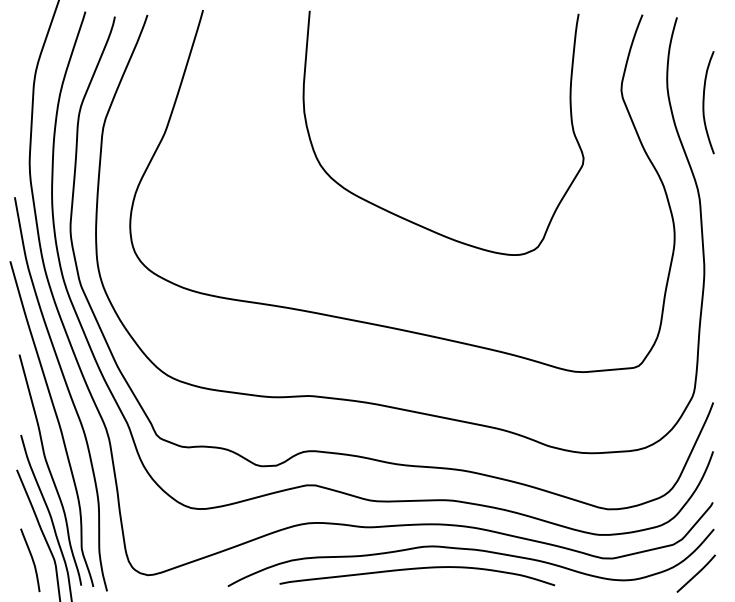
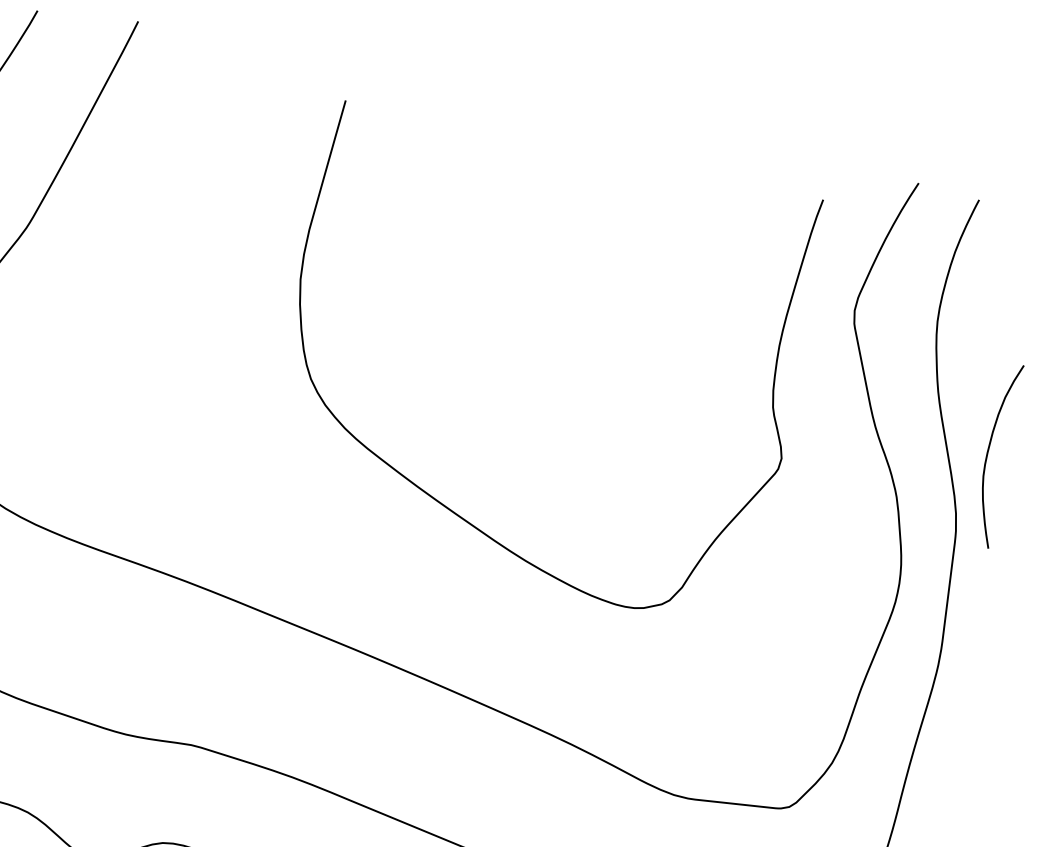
curve: (704, 102) -> (989, 453), moved
curve: (404, 217) -> (442, 501), moved

